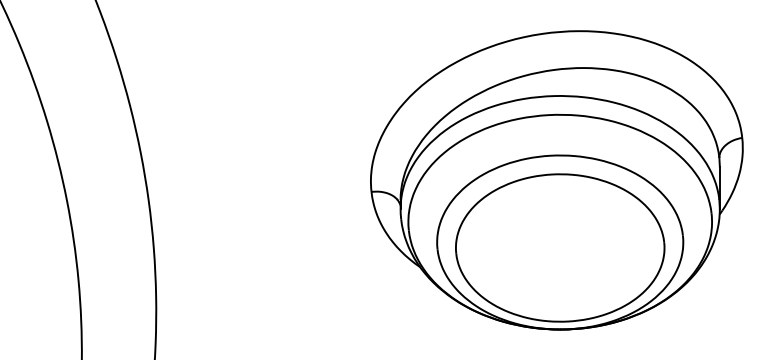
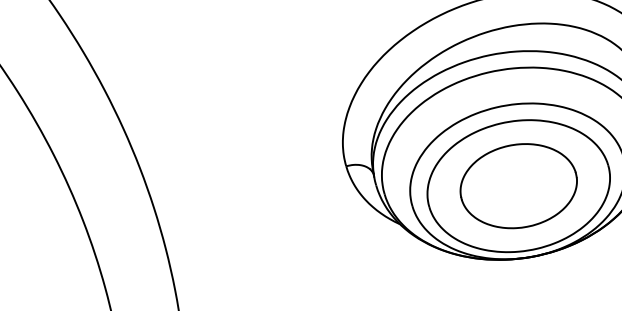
part: (559, 247) -> (518, 185), added

